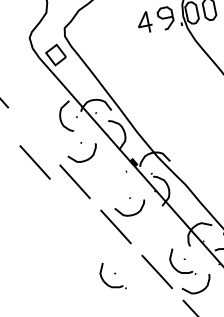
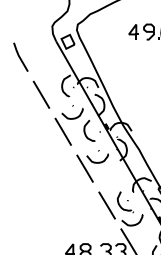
line: (35, 162) -> (41, 94), moved
part: (111, 172) -> (89, 130), added
part: (110, 277) -> (74, 202), removed

